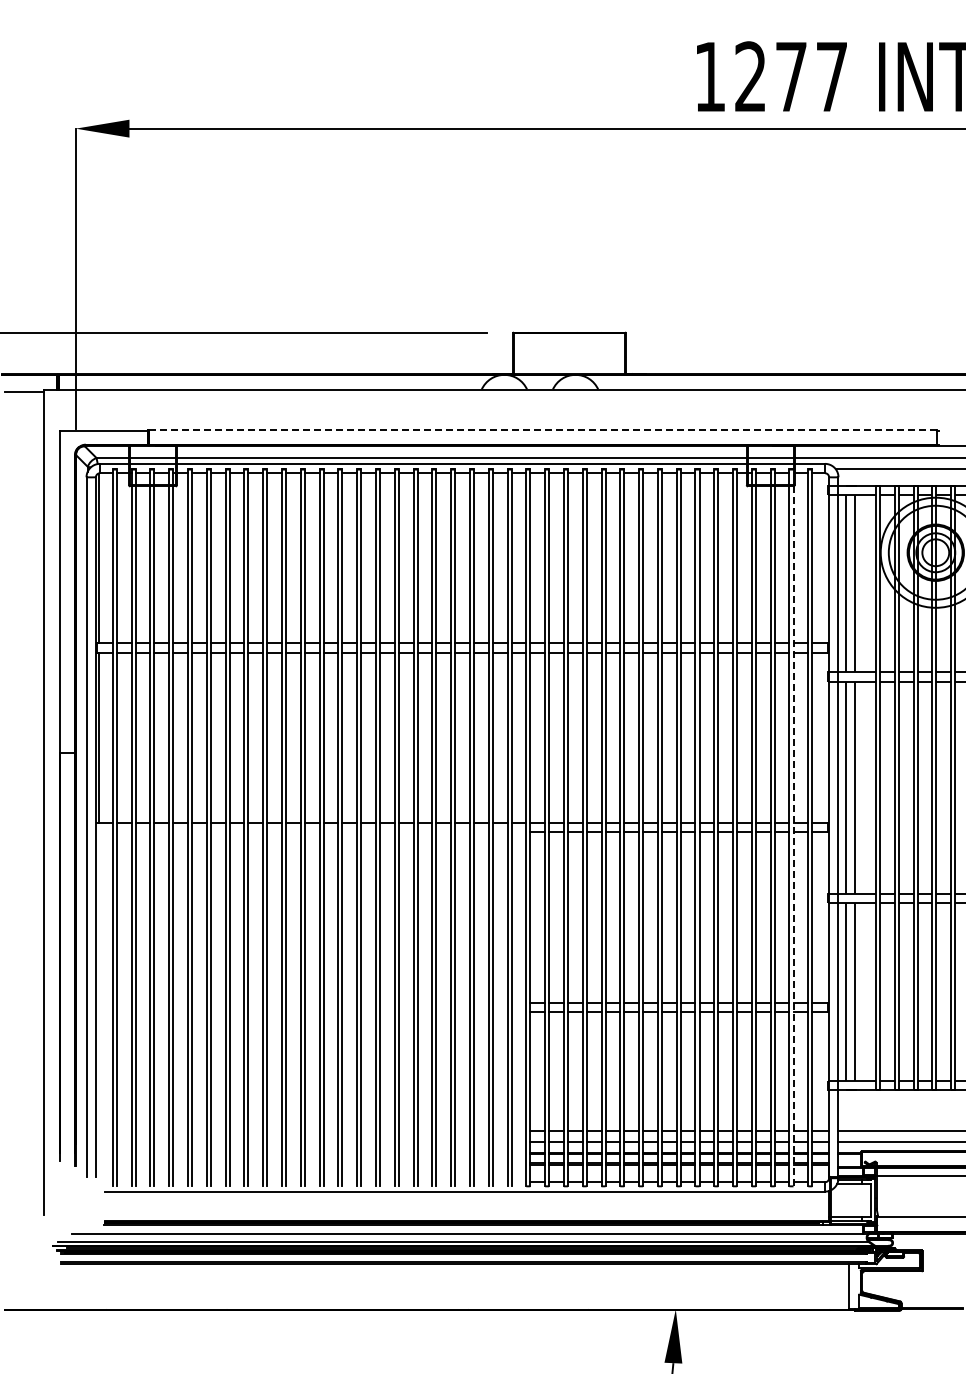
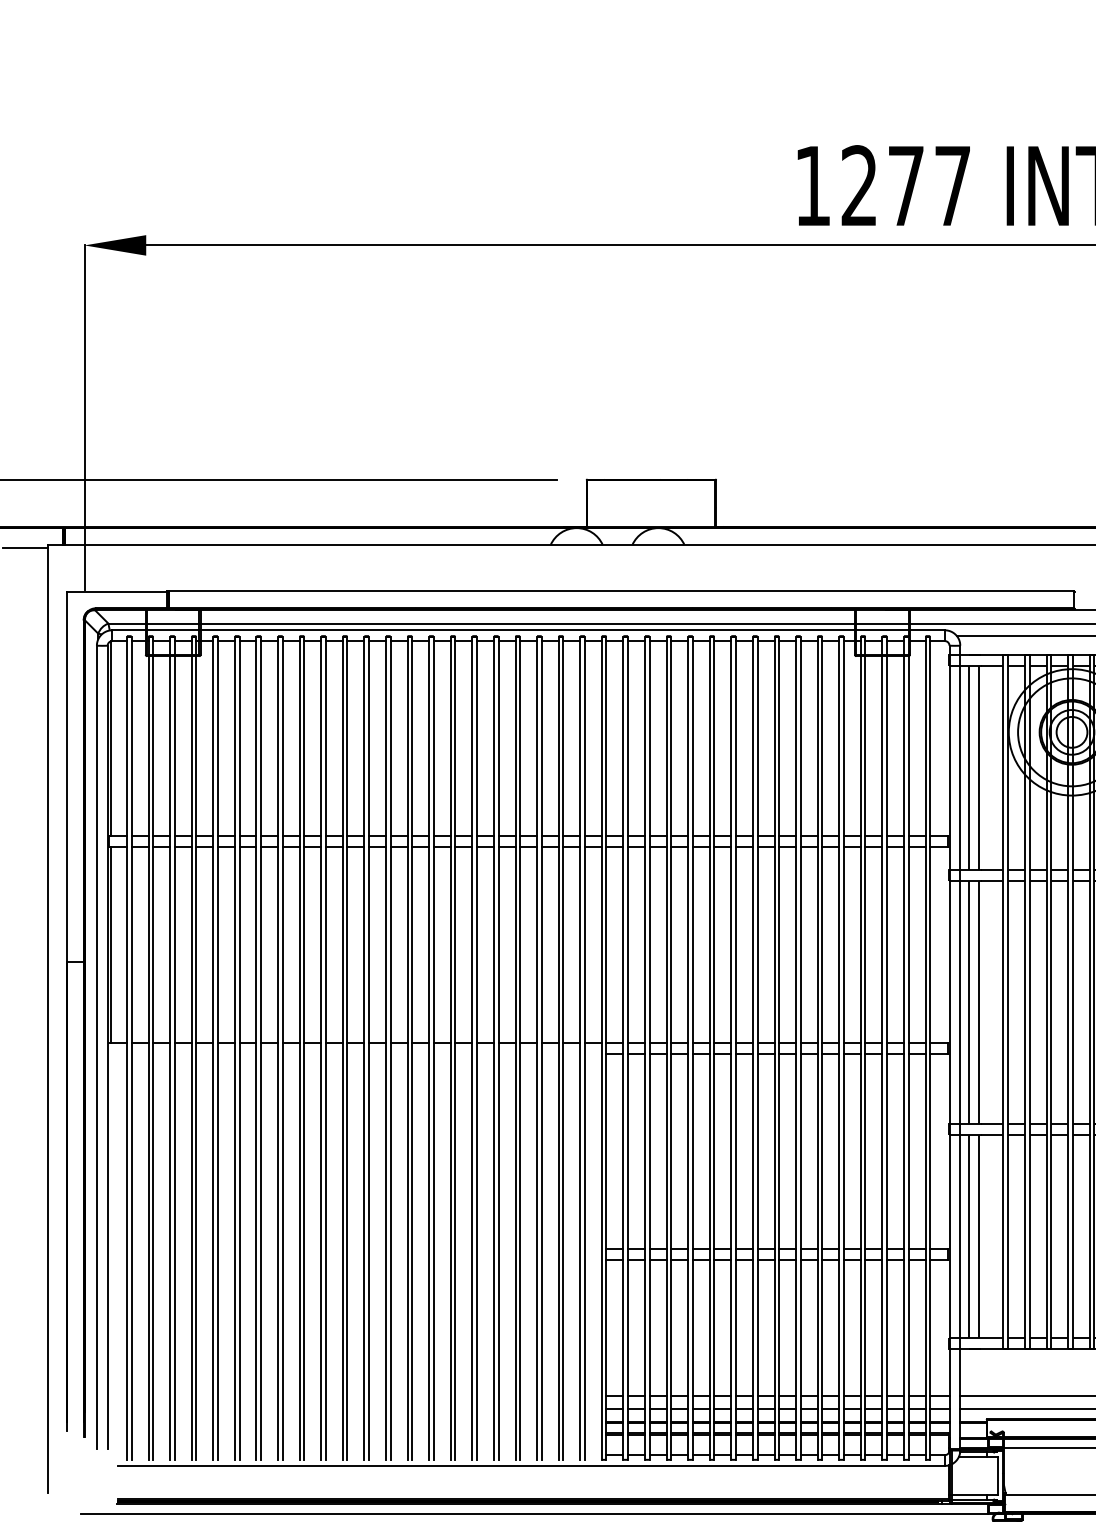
line: (542, 429) -> (620, 590), dashed -> solid
line: (793, 836) -> (908, 1058), dashed -> solid

